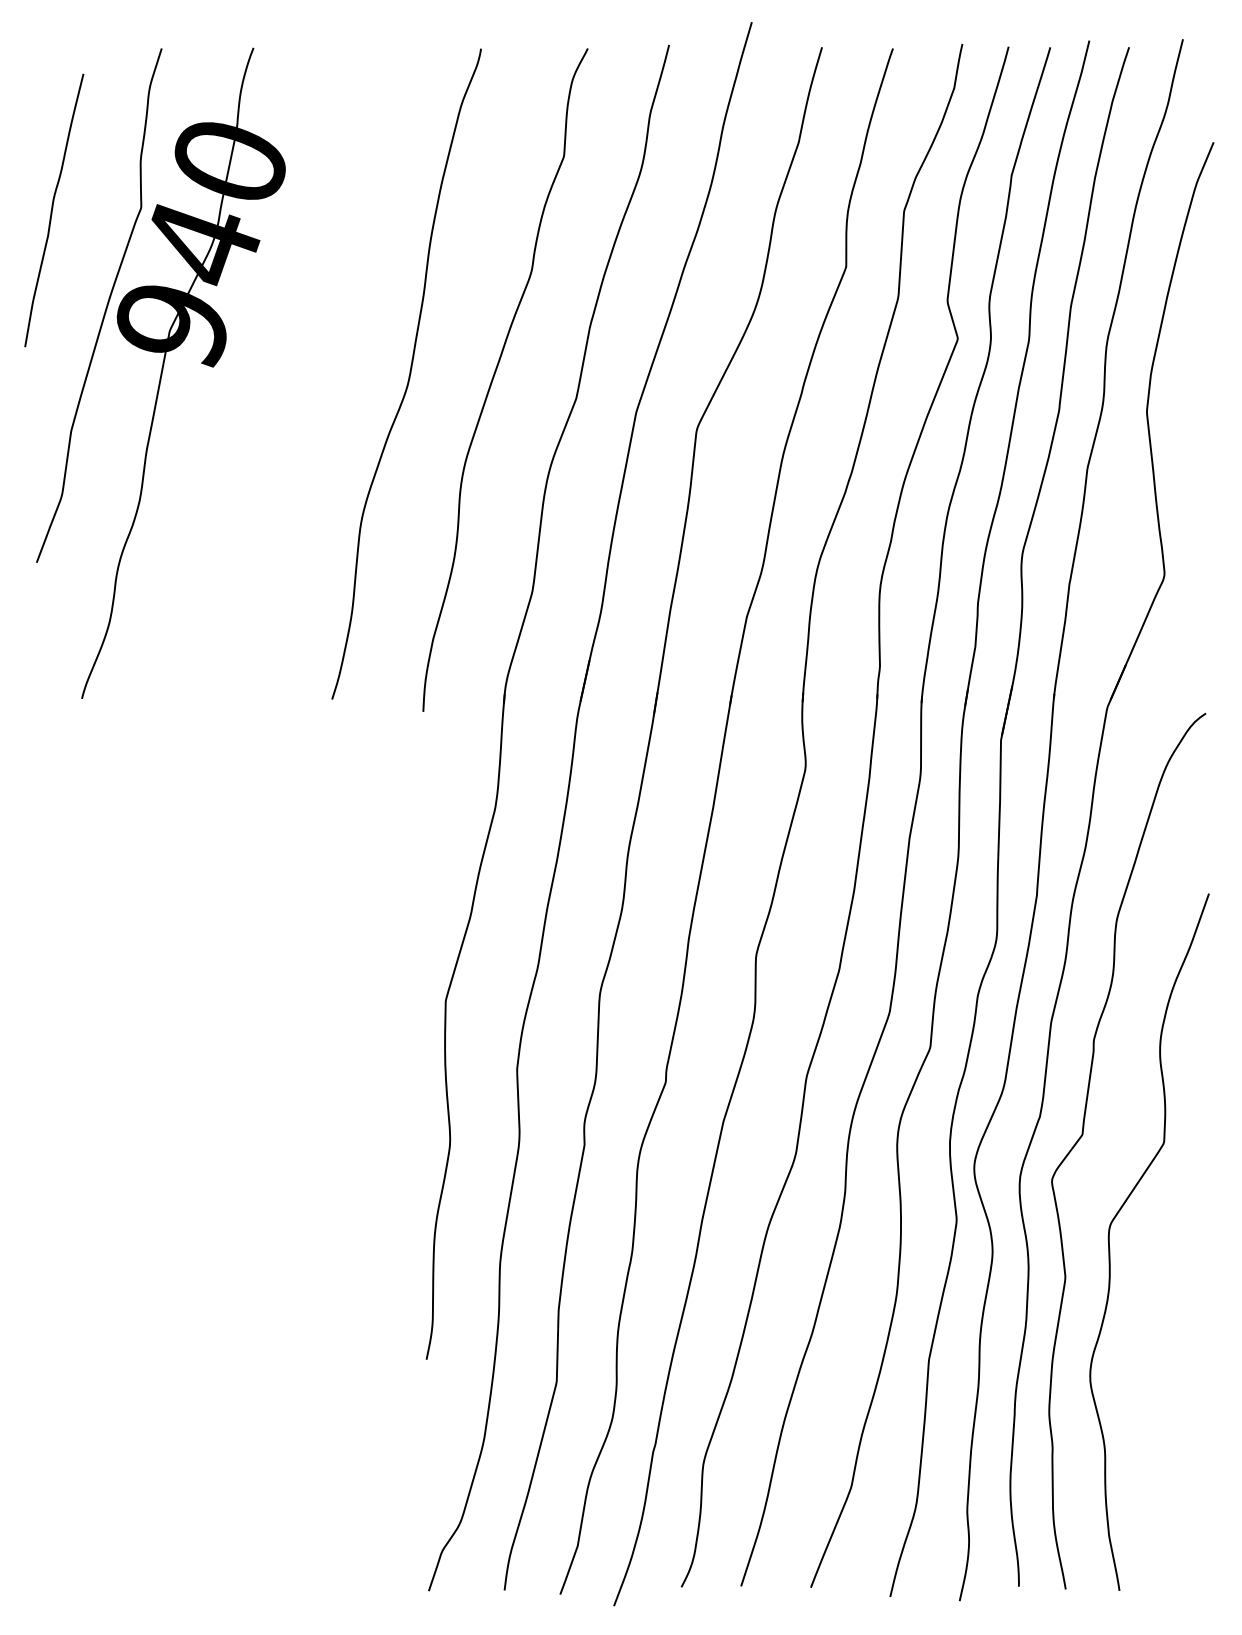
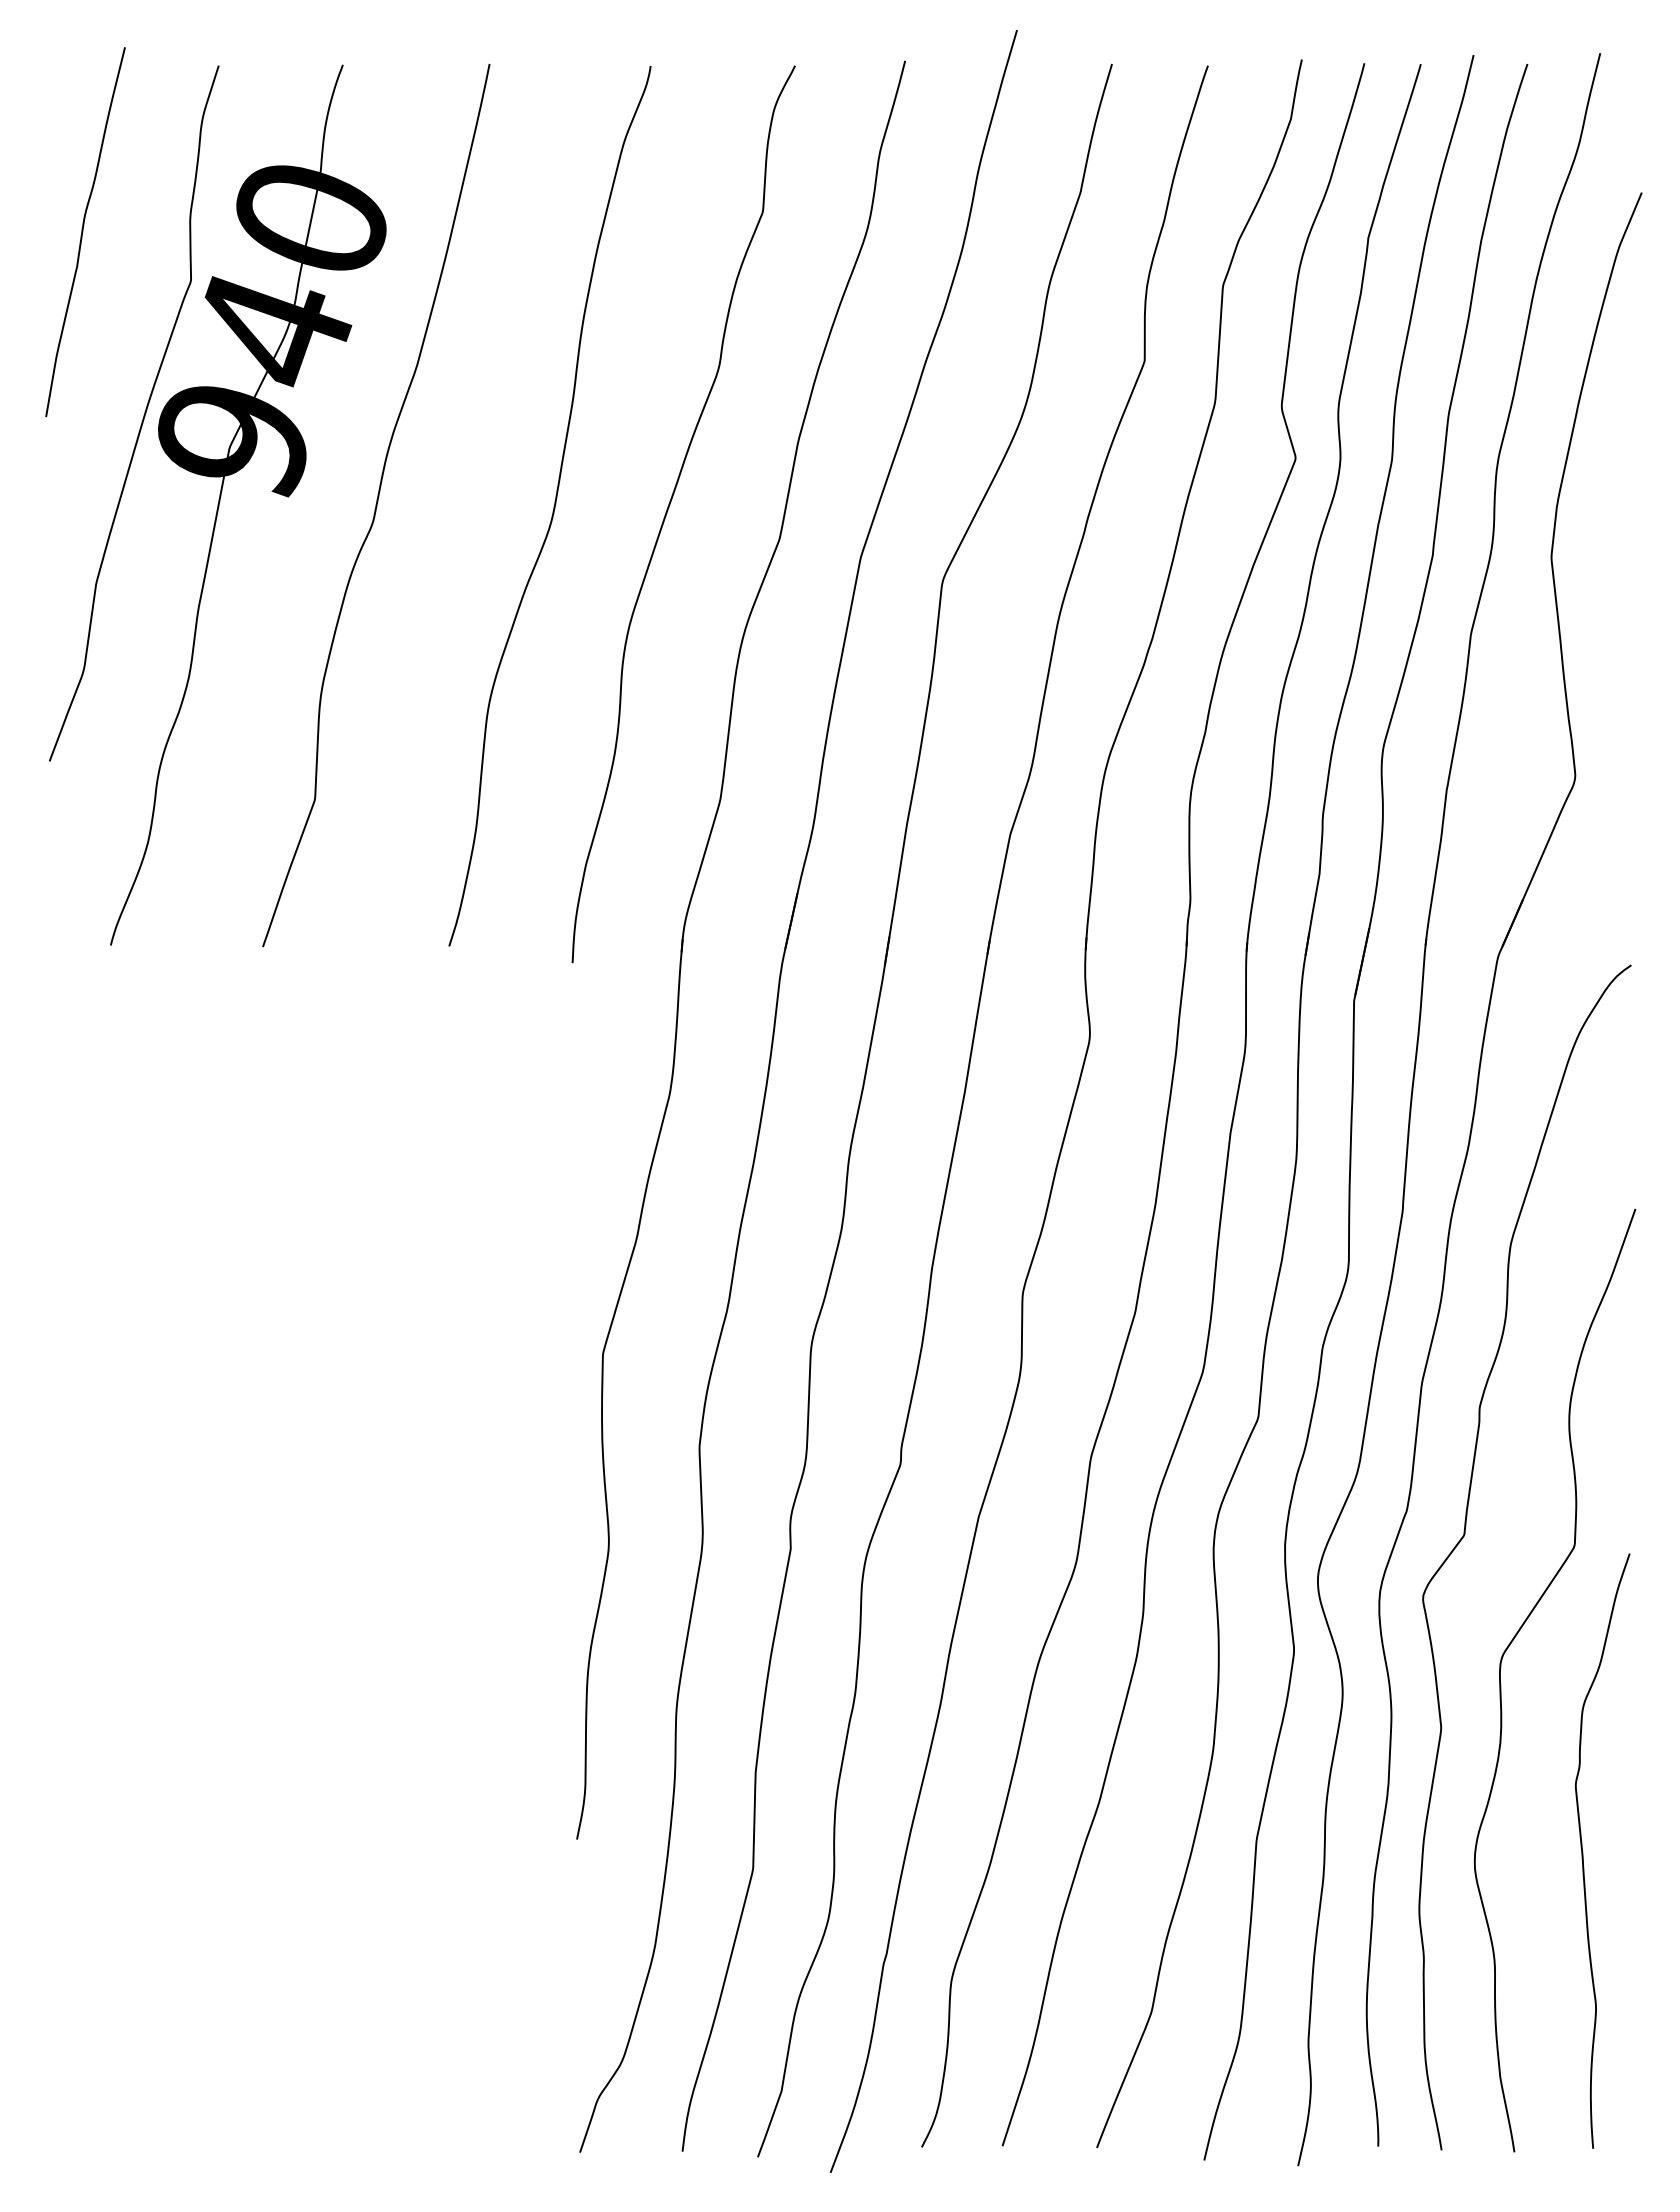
curve: (52, 210) -> (83, 232), moved
curve: (277, 373) -> (375, 505), added
curve: (1170, 1368) -> (1583, 1851), added

